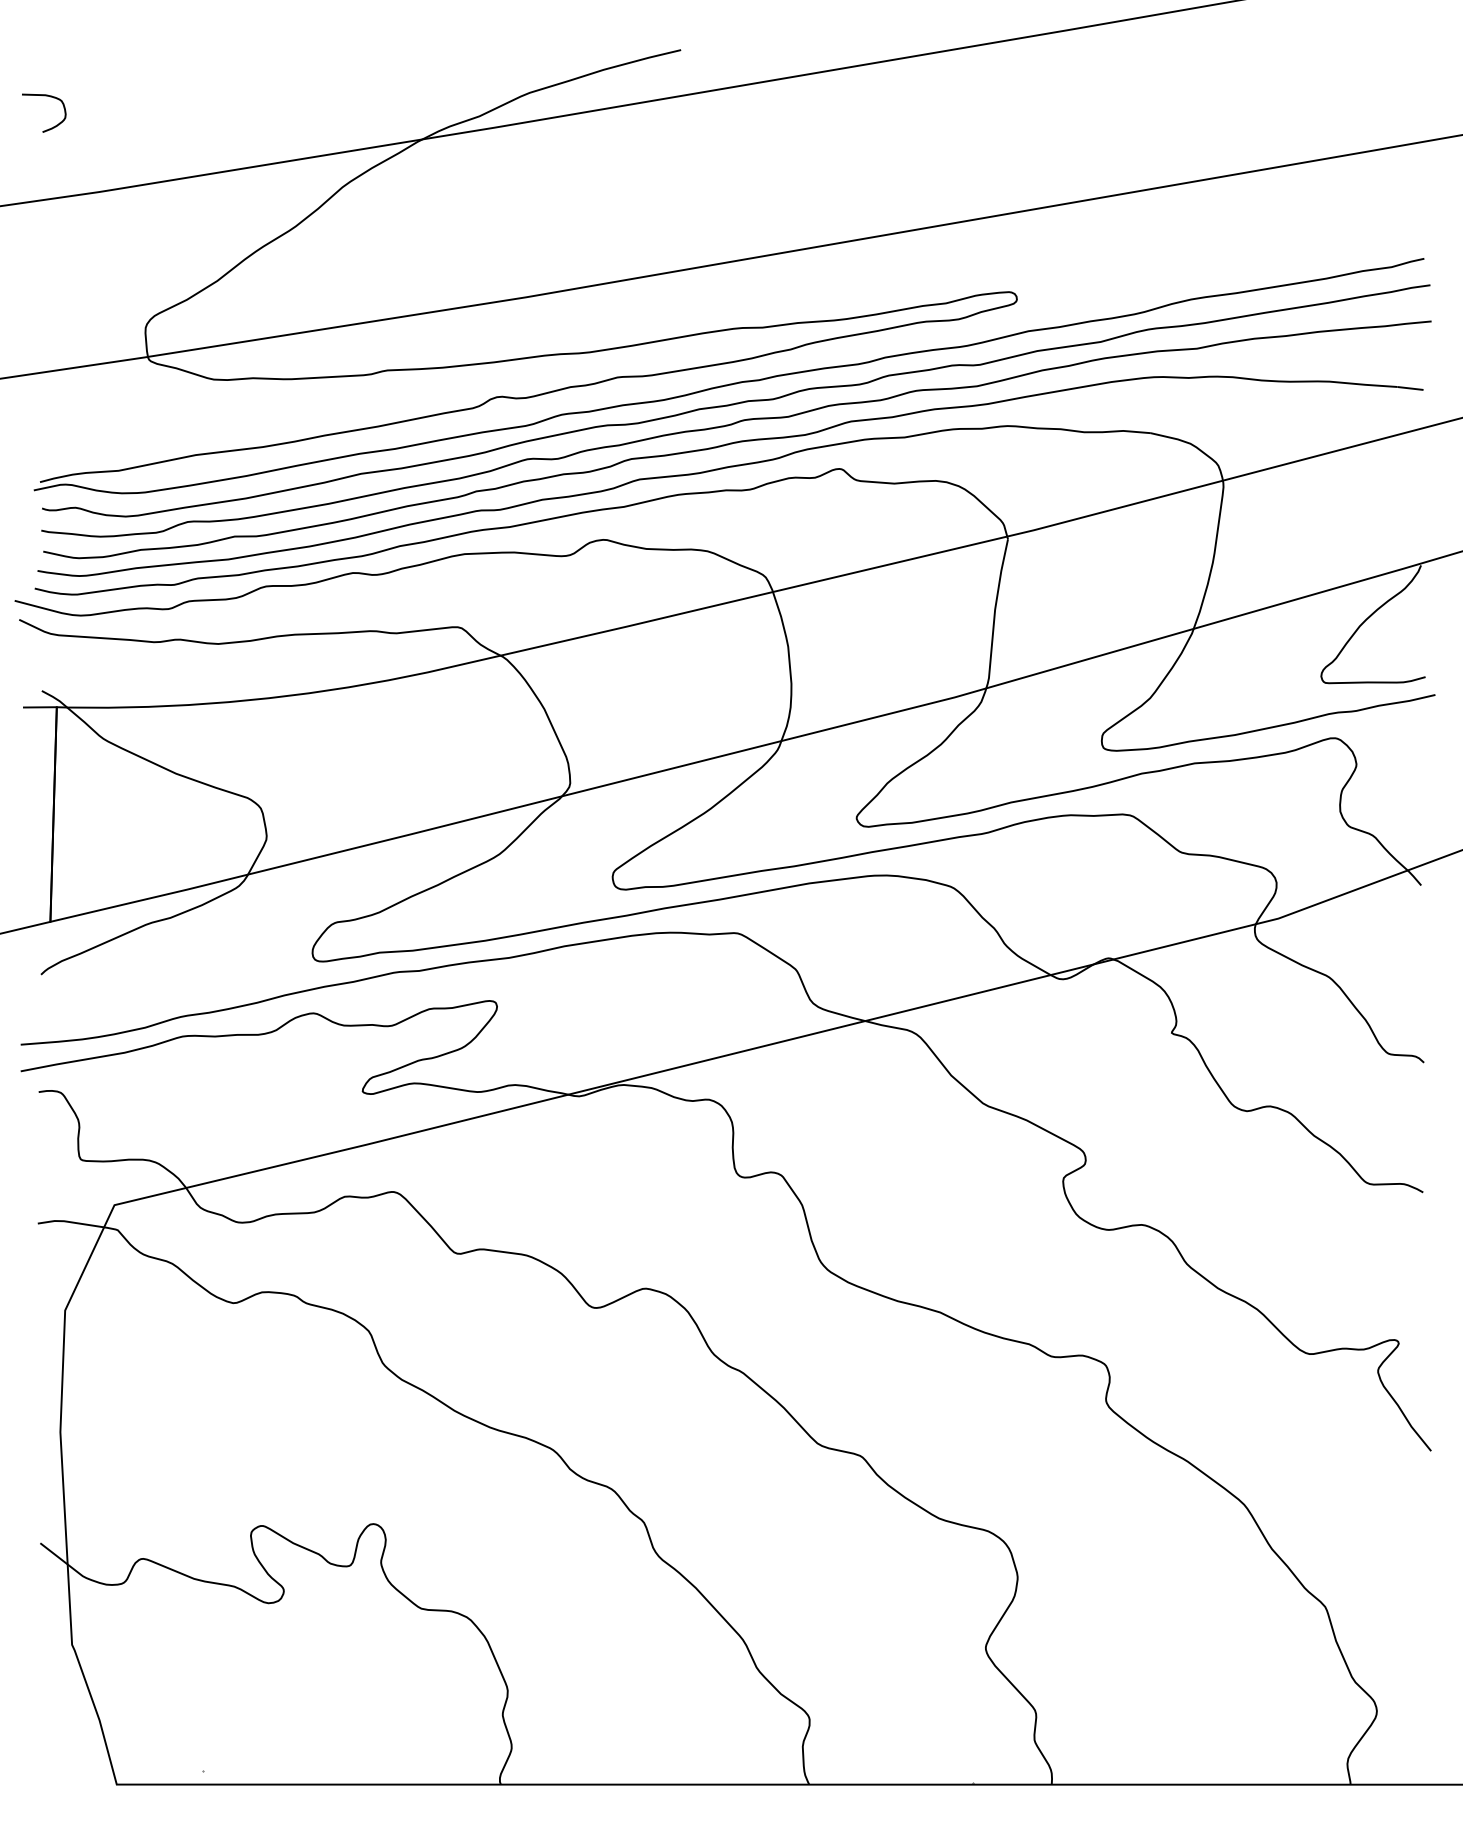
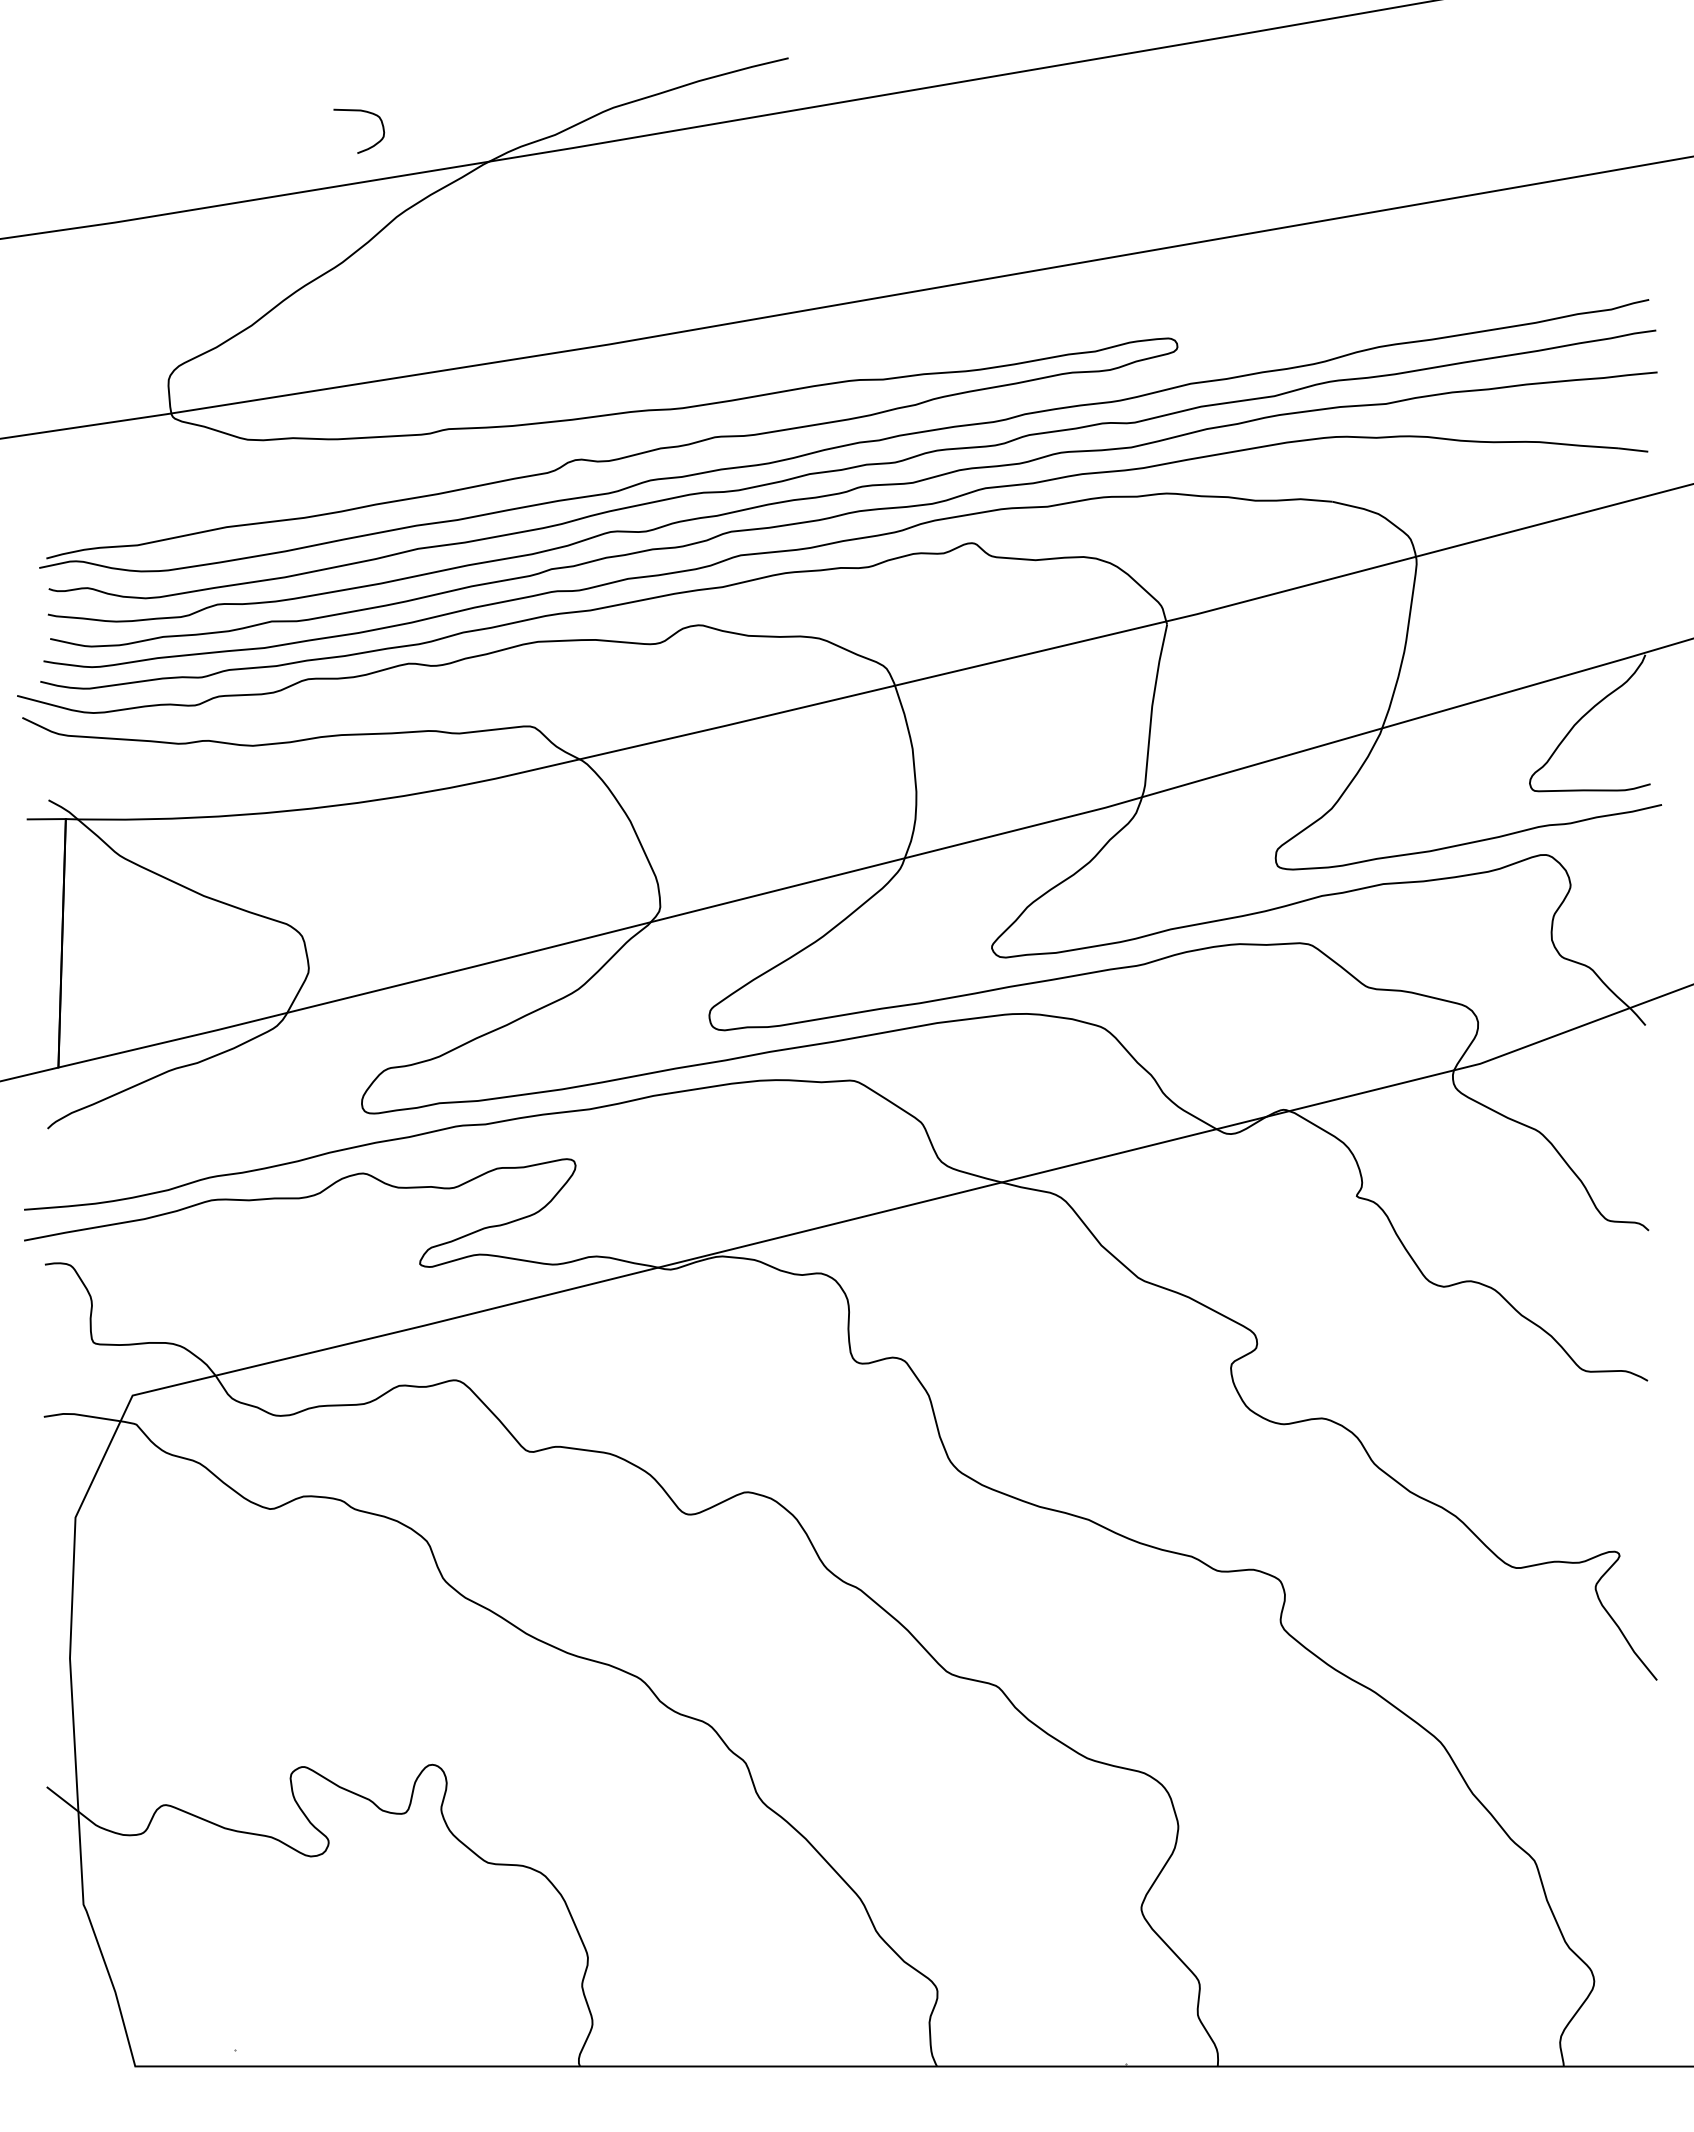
curve: (48, 96) -> (364, 112), moved

